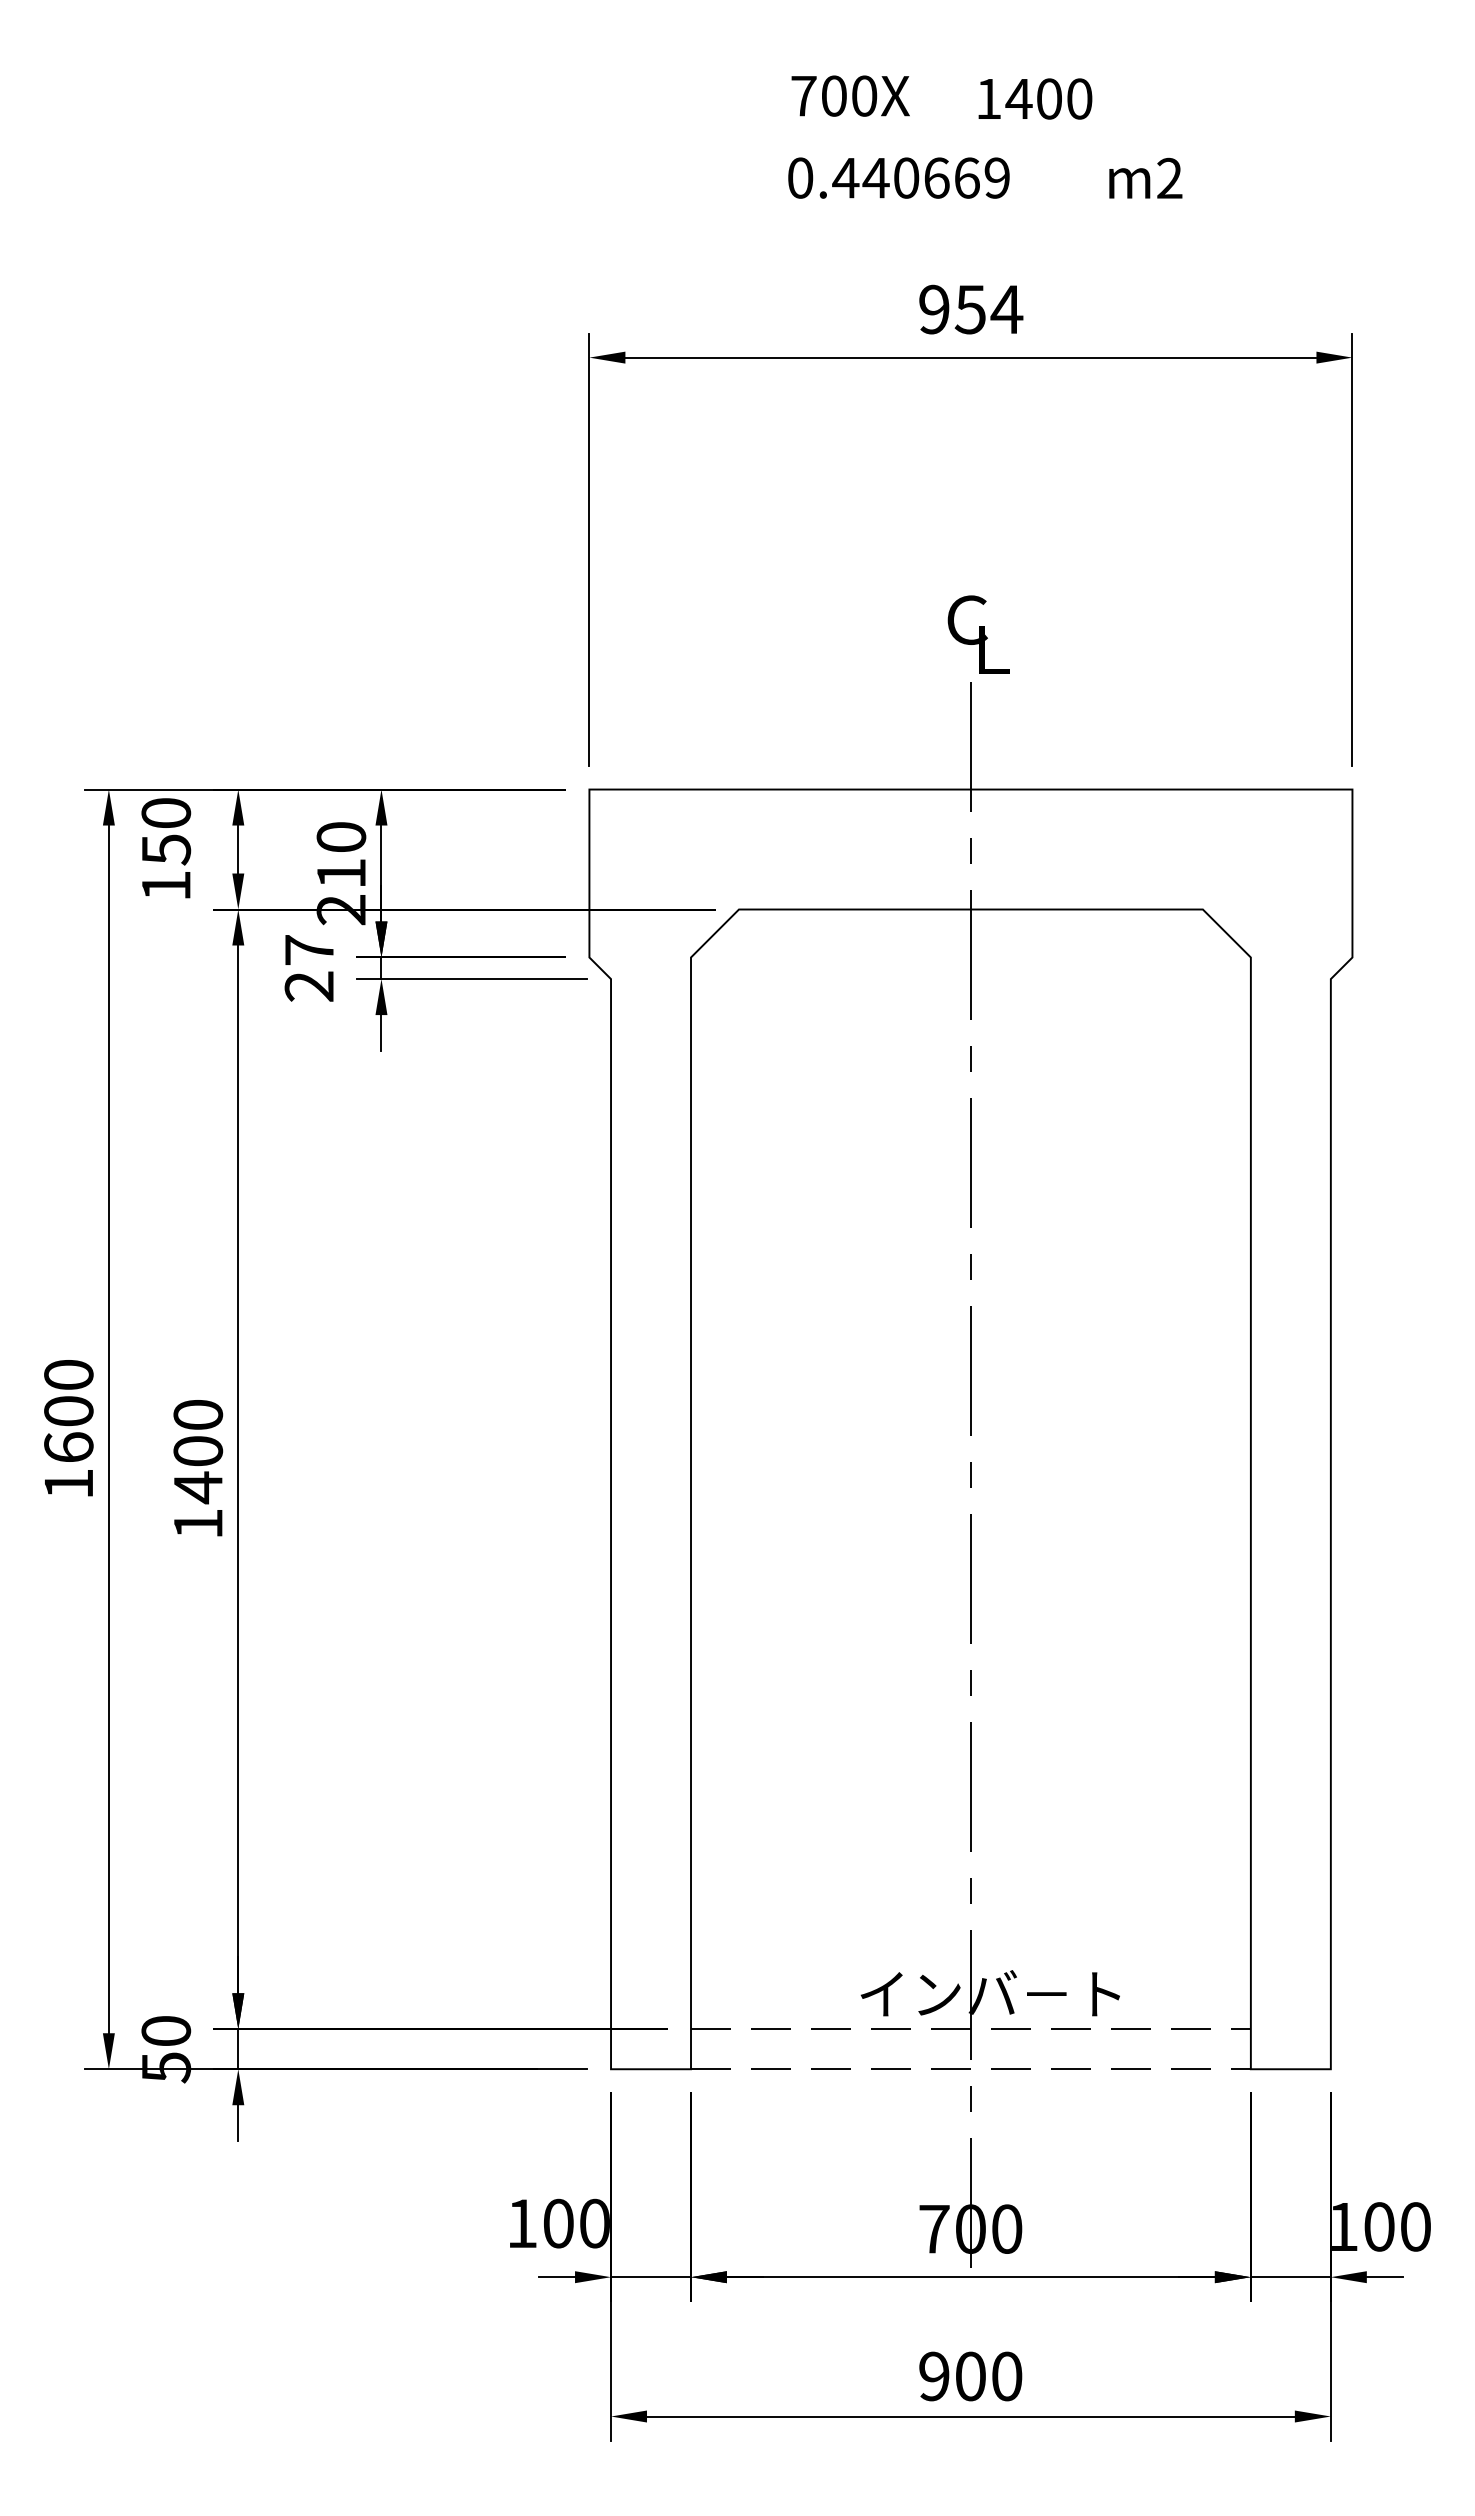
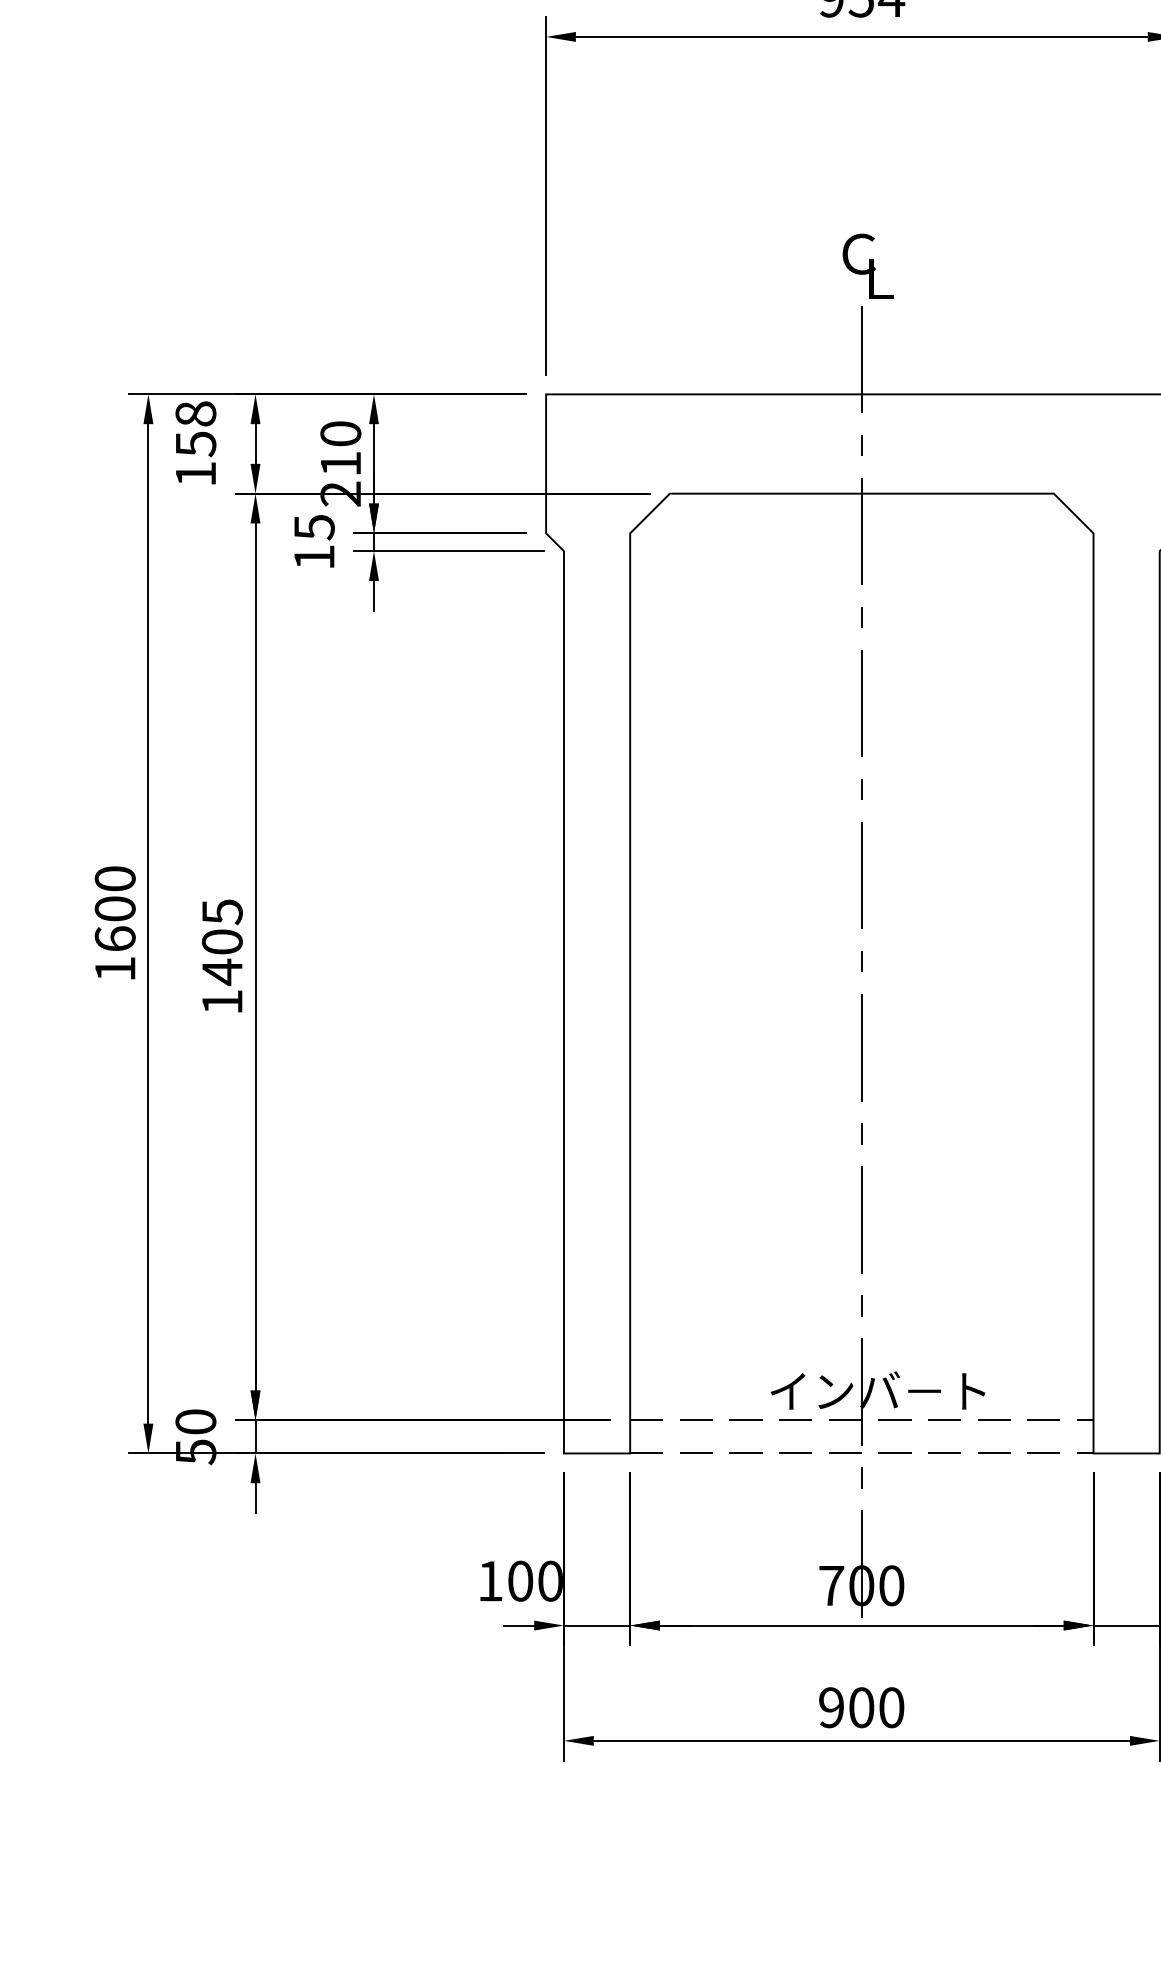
text: (165, 813) -> (195, 414), 150 -> 158
text: (309, 968) -> (314, 542), 27 -> 15
text: (198, 1415) -> (222, 912), 1400 -> 1405

